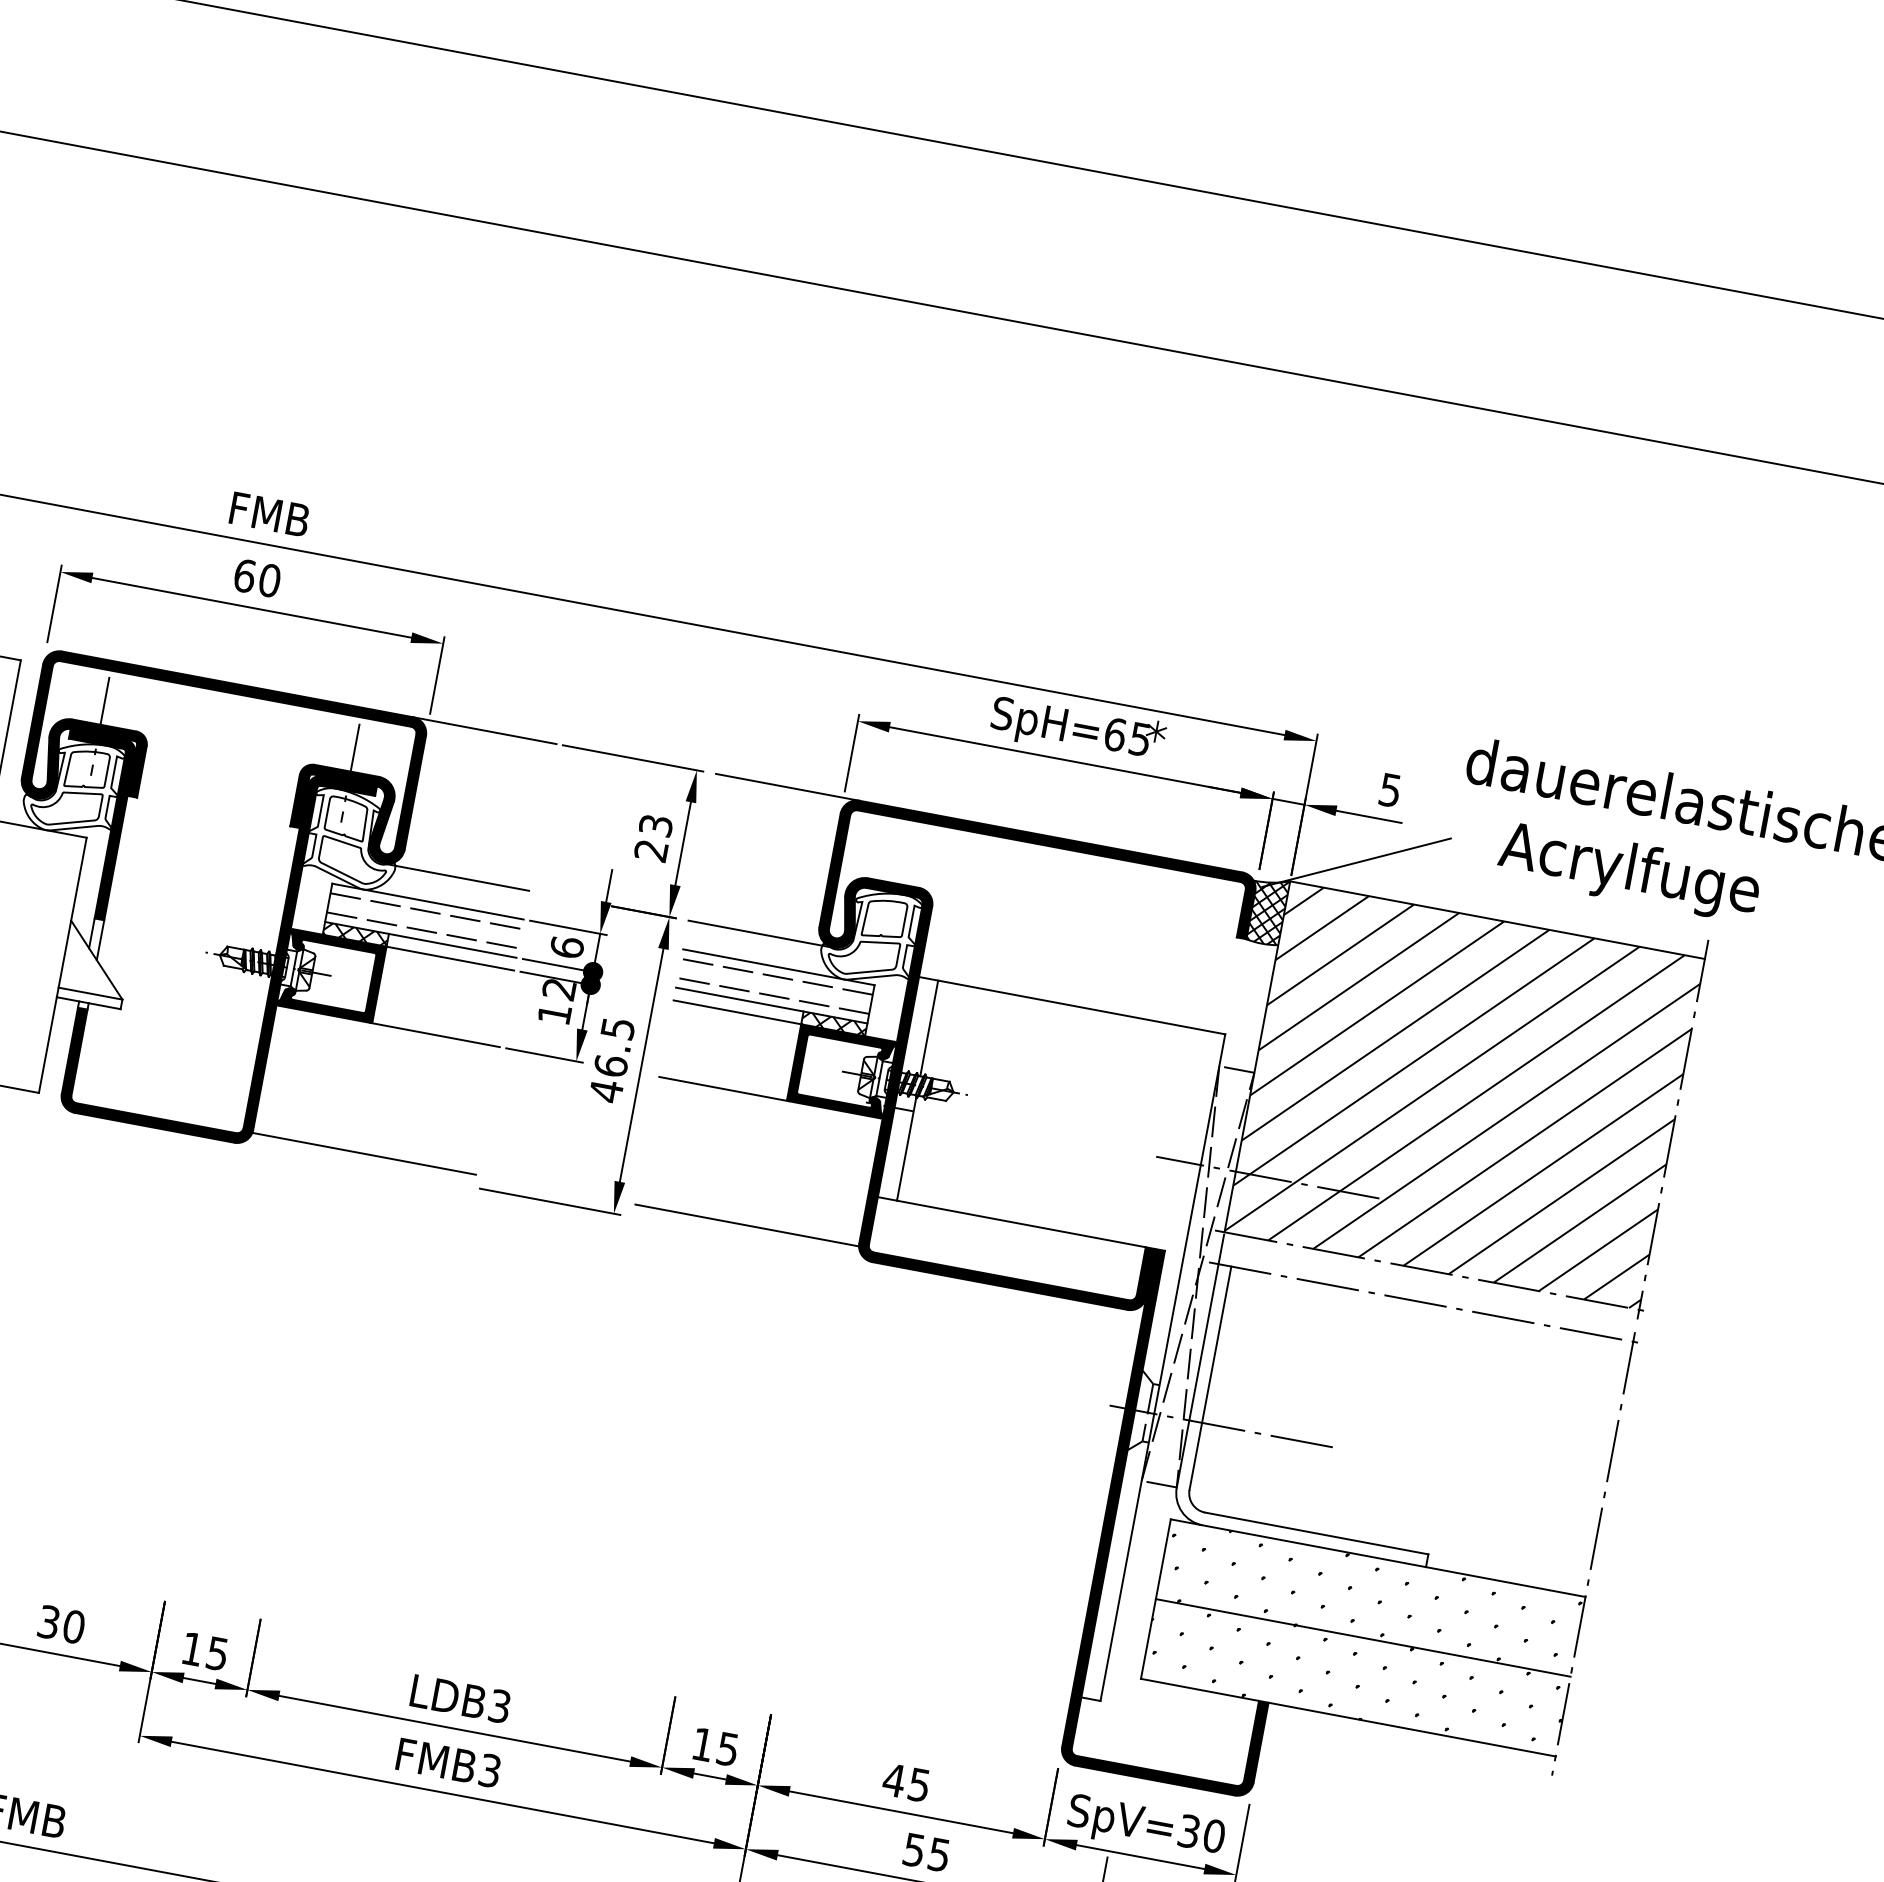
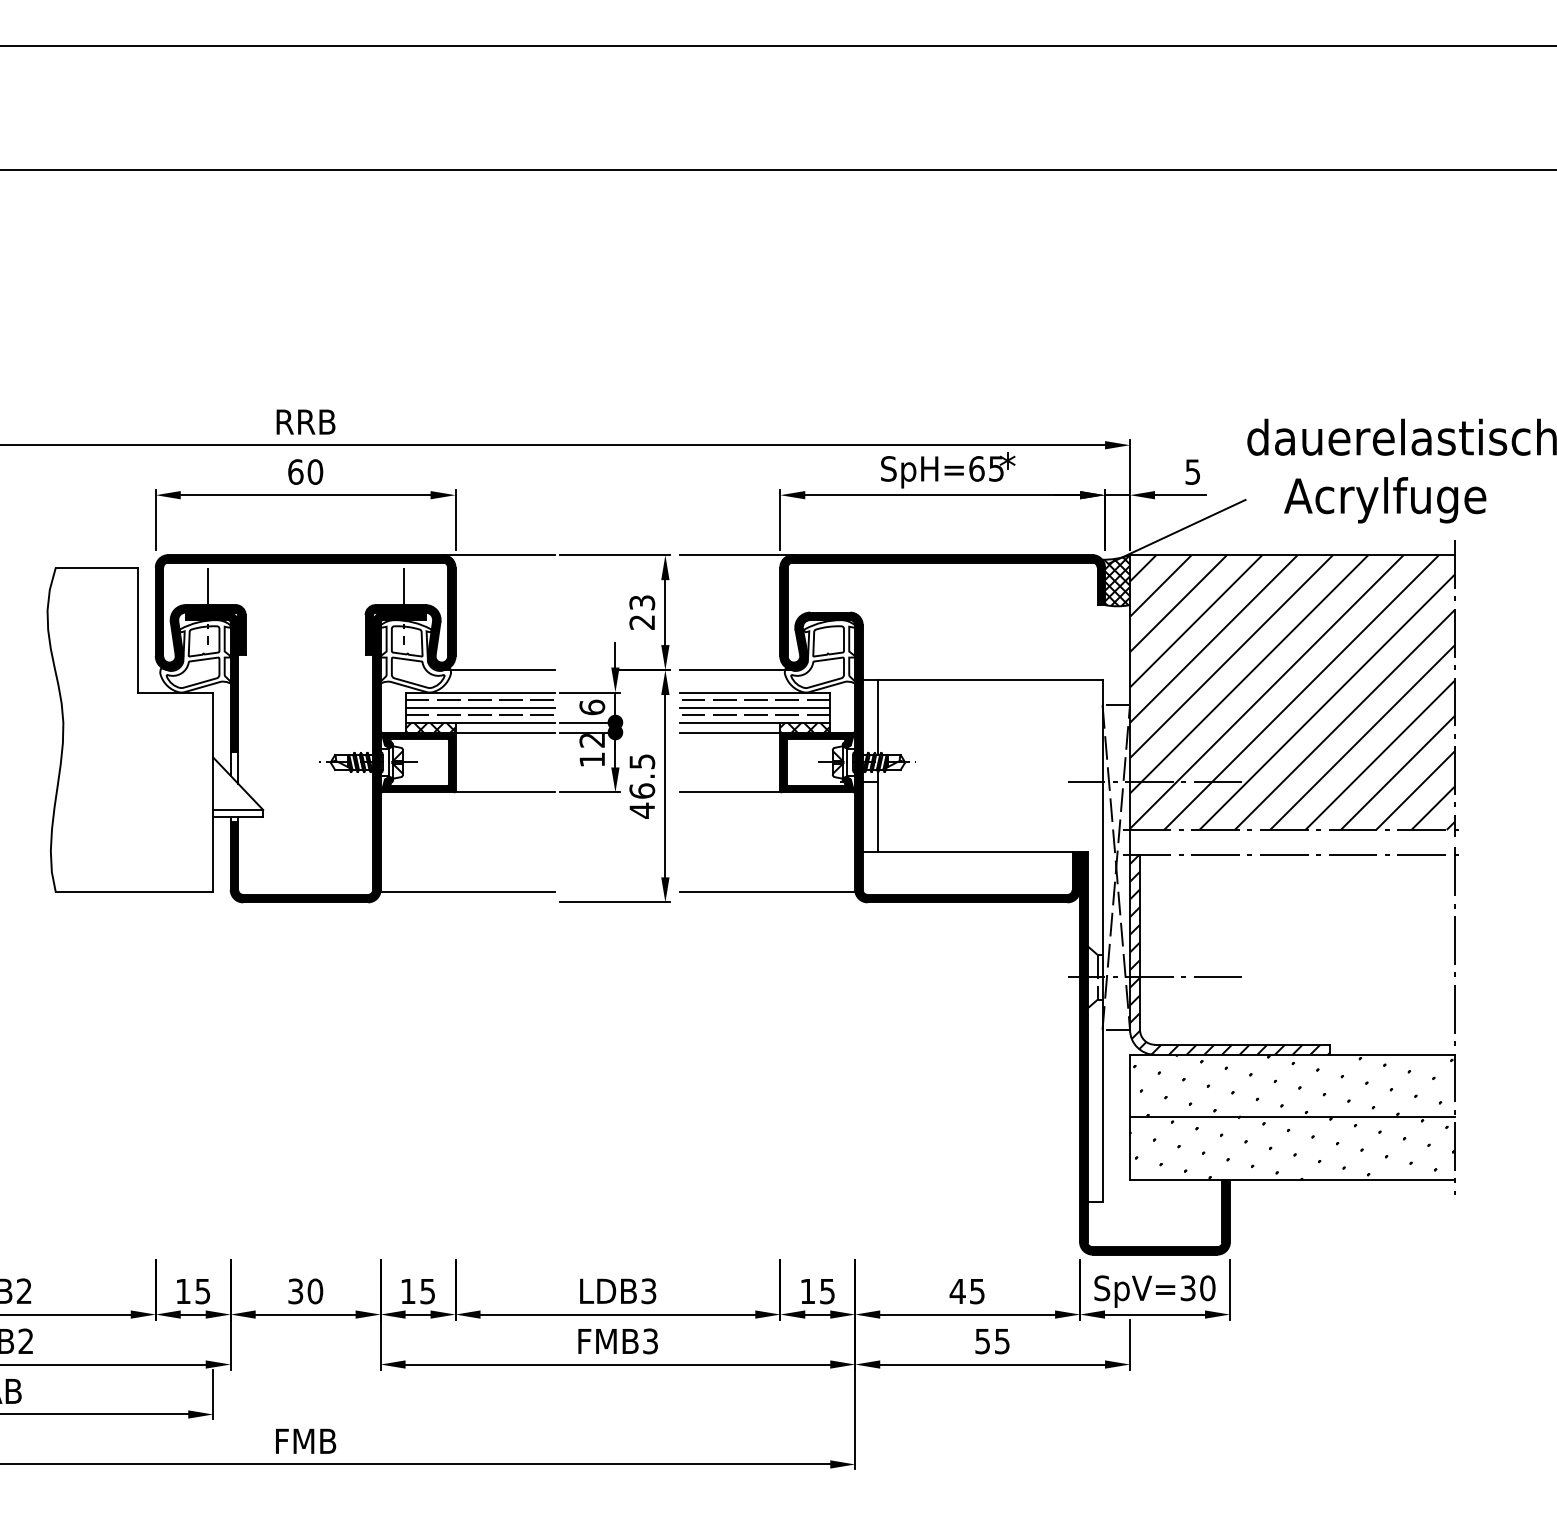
text: (270, 513) -> (306, 421), FMB -> RRB
line: (424, 920) -> (480, 707), added
line: (775, 986) -> (755, 707), added
hatch: (1321, 1415) -> (1229, 954), added

